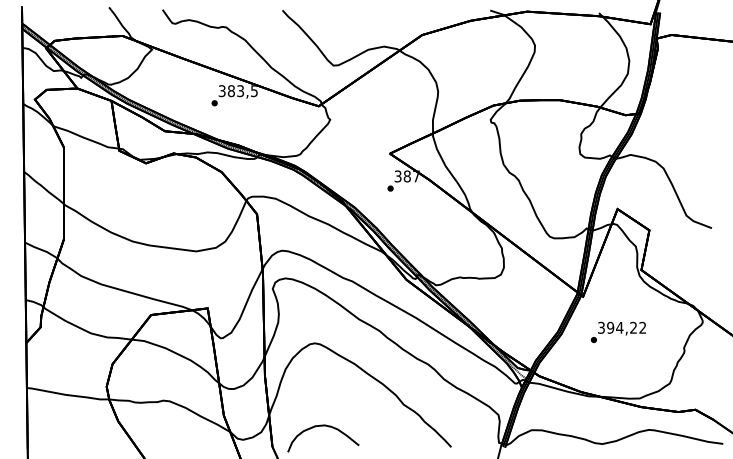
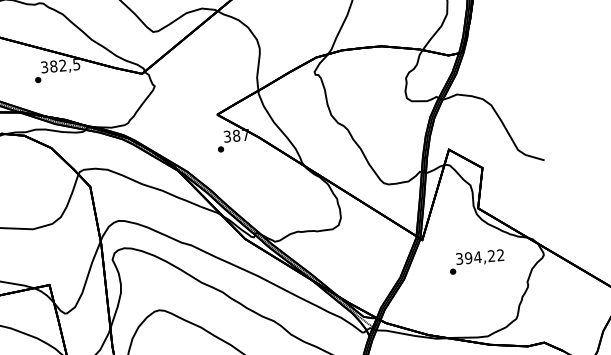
text: (240, 91) -> (62, 66), 383,5 -> 382,5
text: (617, 331) -> (475, 261), moved

